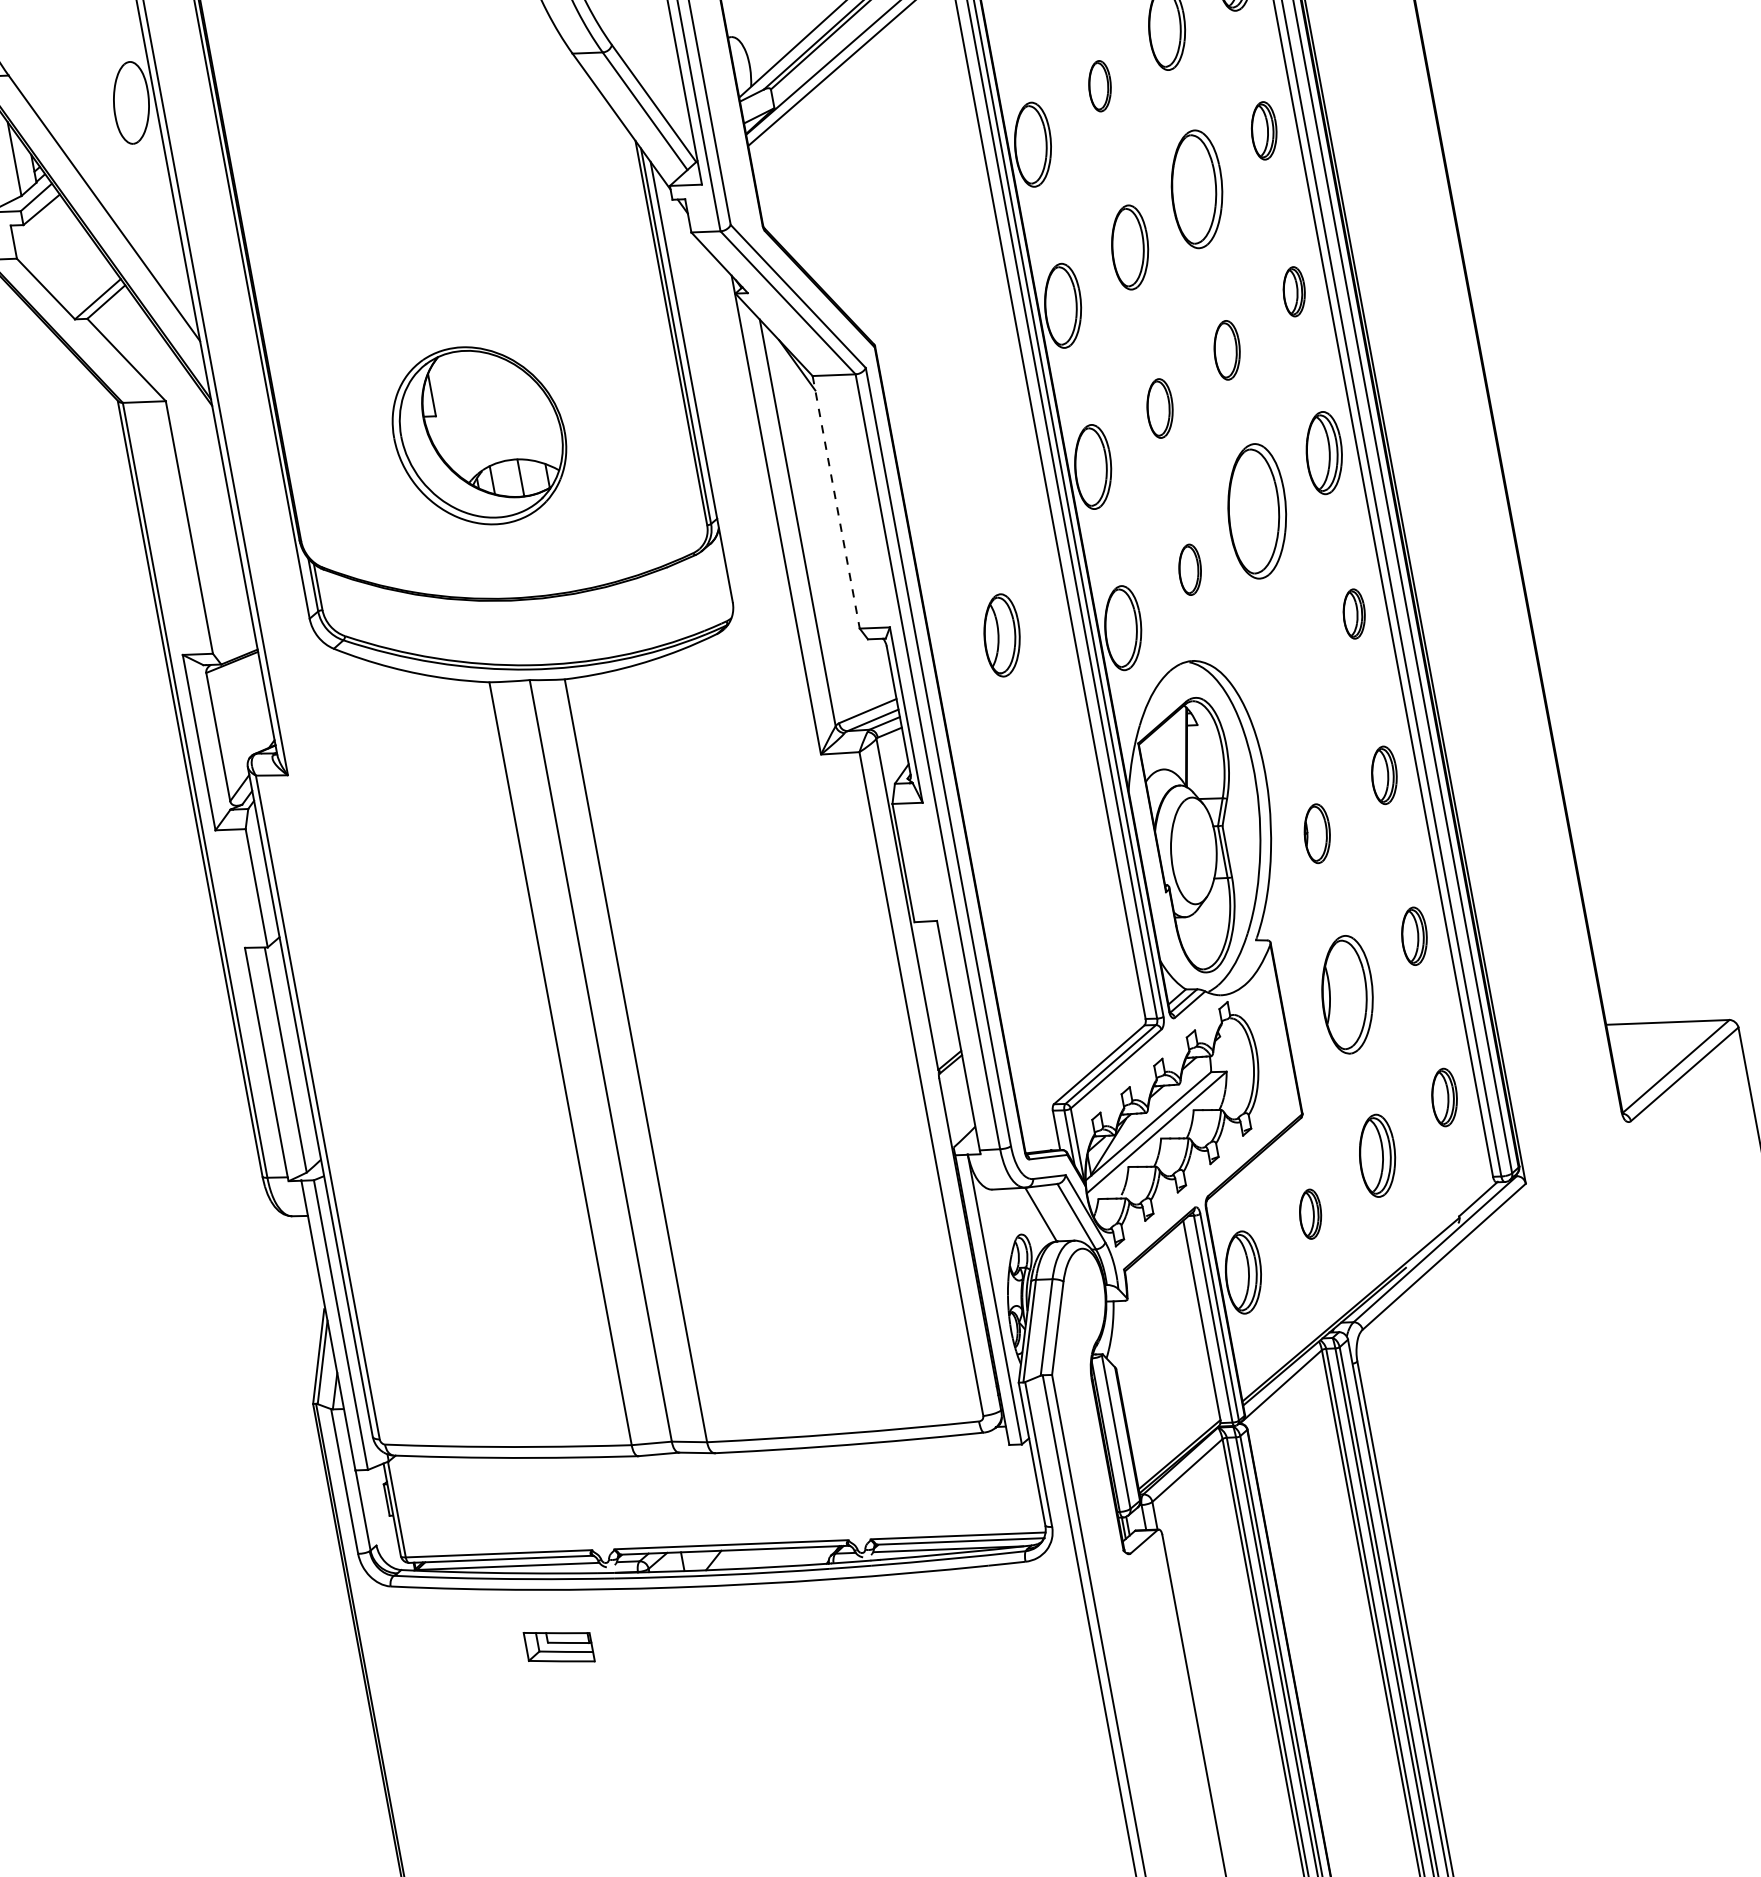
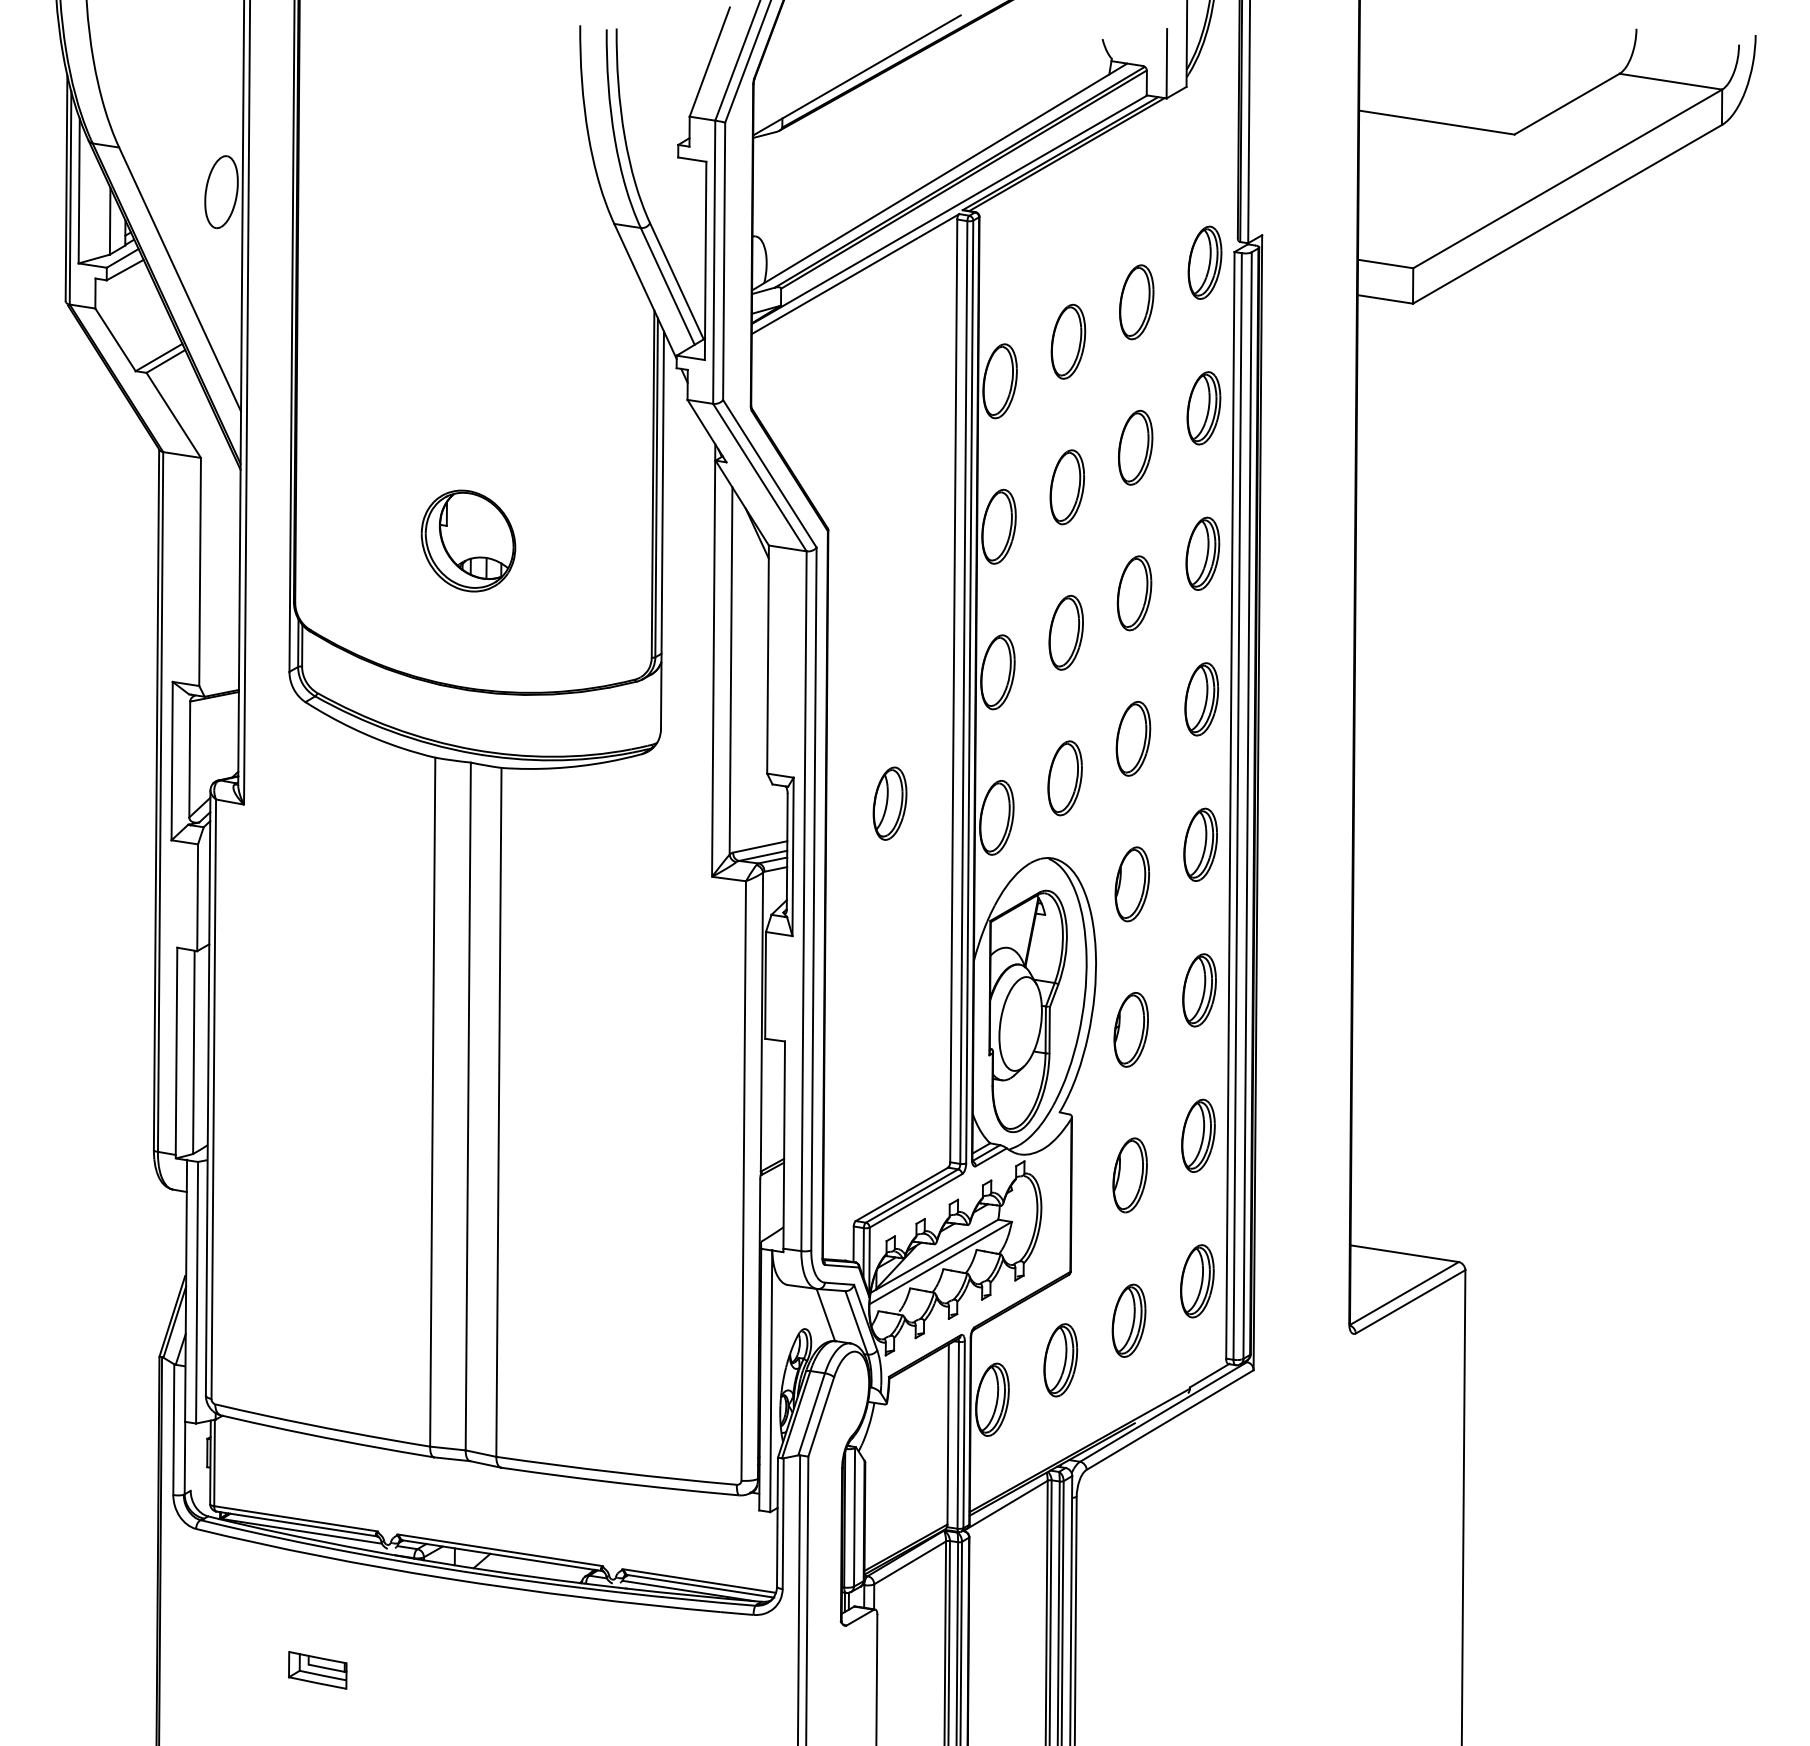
part: (1100, 86) -> (1068, 341), size x1.67
part: (1263, 131) -> (1203, 408), size x1.43
part: (1196, 188) -> (1135, 447), size x0.71
part: (1293, 291) -> (1202, 553), size x1.67
part: (1227, 350) -> (1134, 593), size x1.43
part: (1159, 408) -> (1065, 632), size x1.43
part: (479, 435) -> (468, 540), size x0.62
line: (836, 503) -> (768, 660), dashed -> solid
part: (1257, 511) -> (1133, 738), size x0.62
part: (1189, 570) -> (1064, 778), size x1.67
part: (1354, 613) -> (1200, 844), size x1.67
part: (1286, 672) -> (1131, 884), added
part: (1384, 775) -> (1199, 990), size x1.43
part: (1316, 833) -> (1130, 1029), size x1.43
part: (1414, 936) -> (1198, 1135), size x1.43
part: (1346, 995) -> (1129, 1175), size x0.71
part: (1444, 1097) -> (1197, 1281), size x1.43
part: (1310, 1214) -> (1060, 1360), size x1.67
part: (558, 1647) -> (317, 1670), moved

